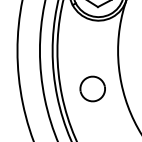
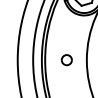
part: (92, 87) -> (66, 59), size x0.6

